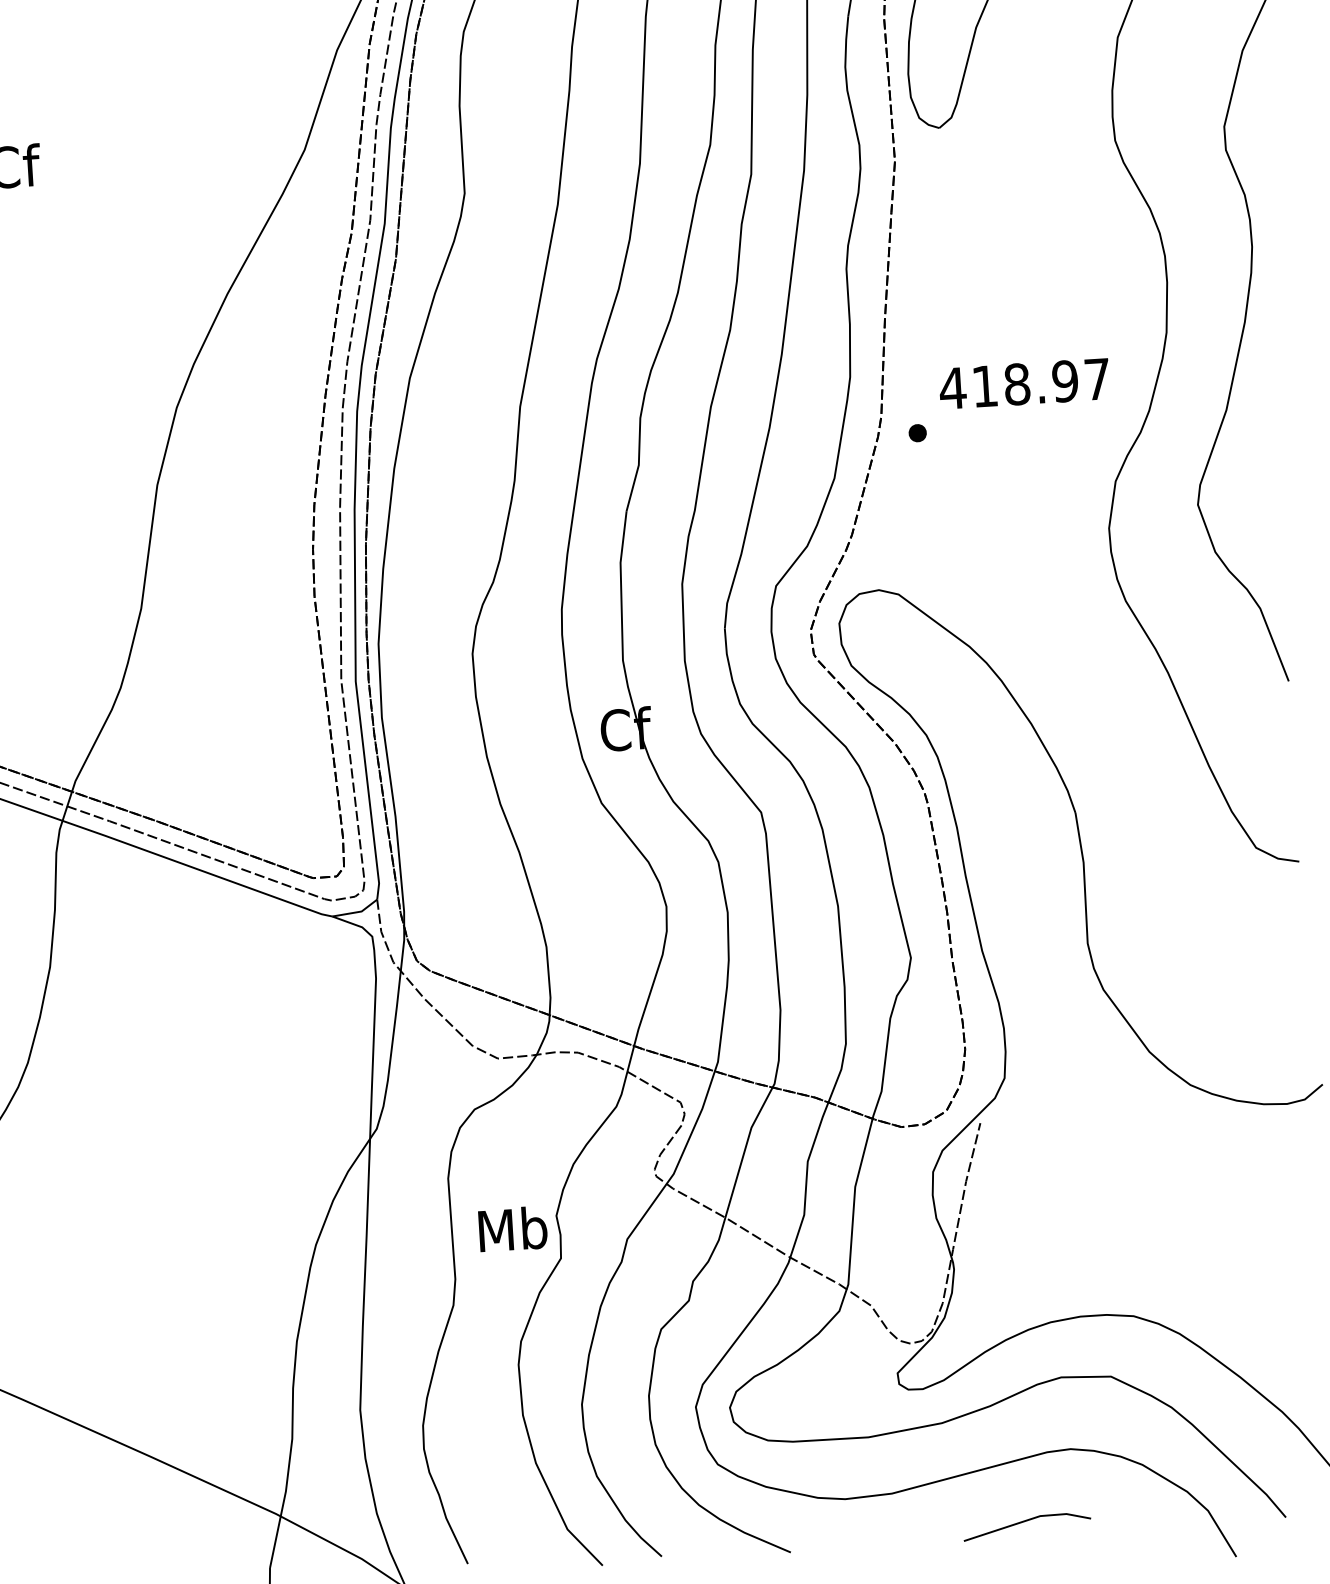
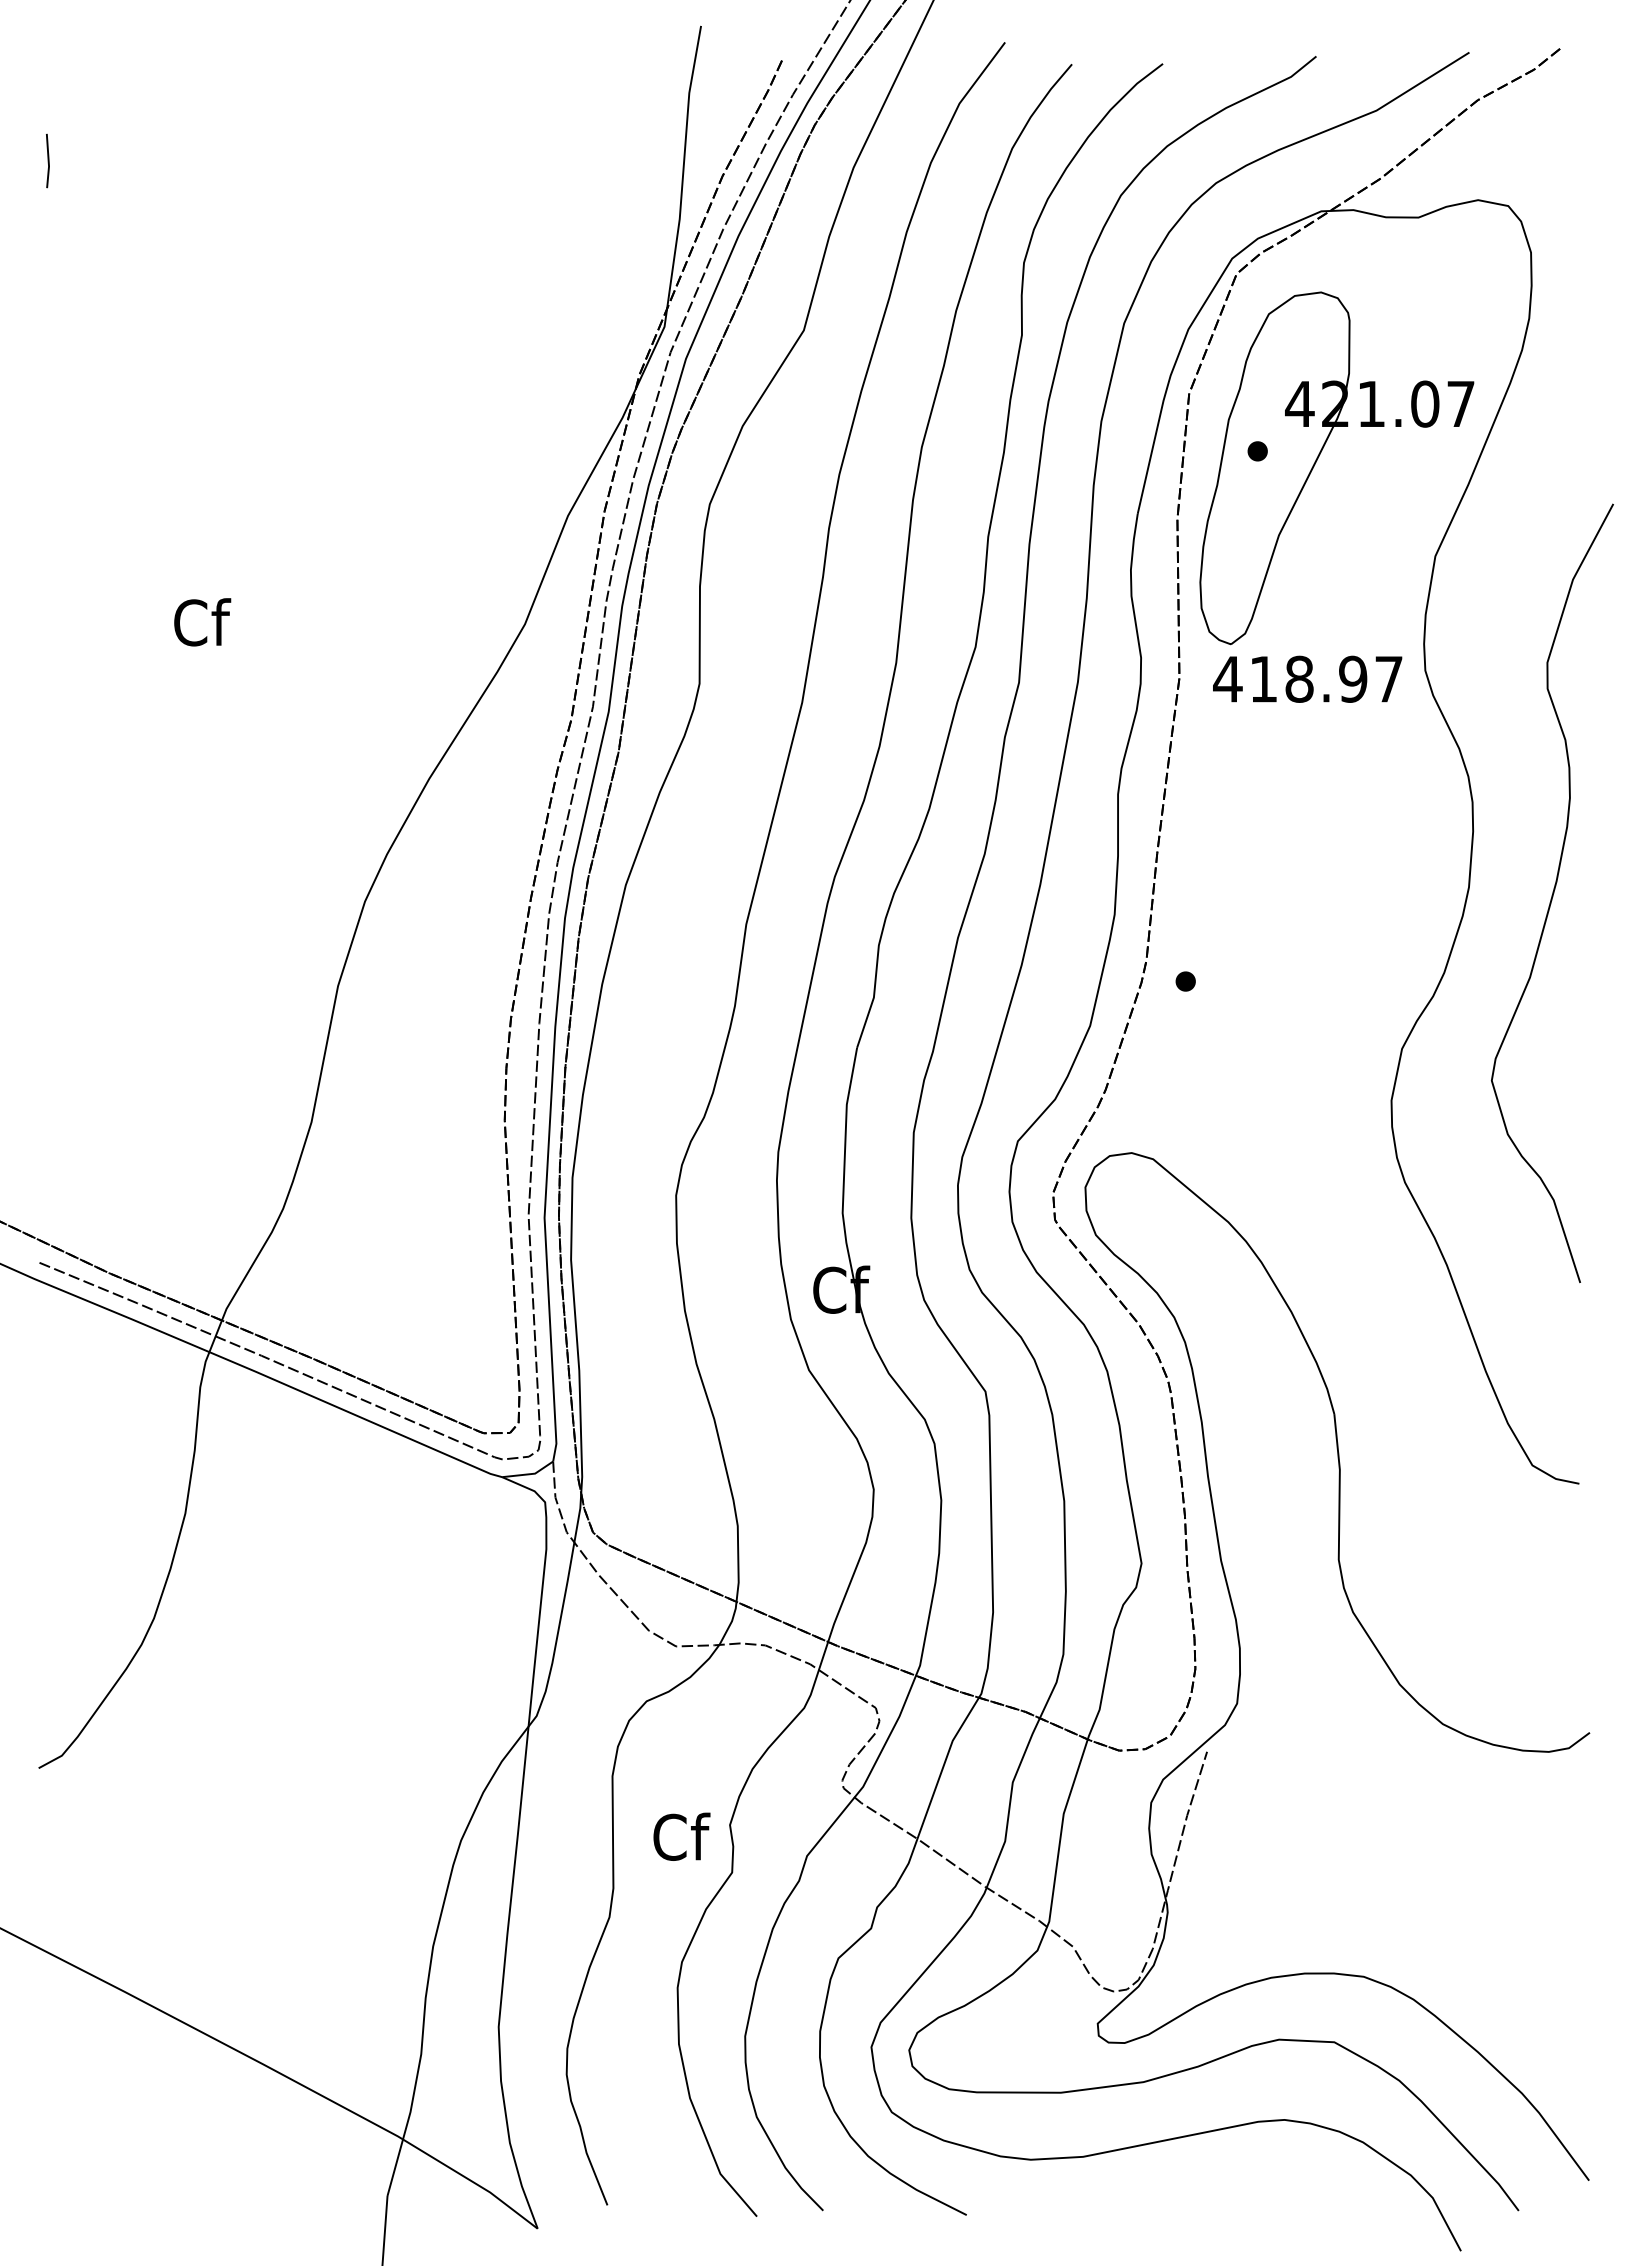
text: (1024, 383) -> (1307, 678), moved
text: (512, 1228) -> (680, 1836), Mb -> Cf
line: (1026, 1521) -> (1230, 2197), removed

